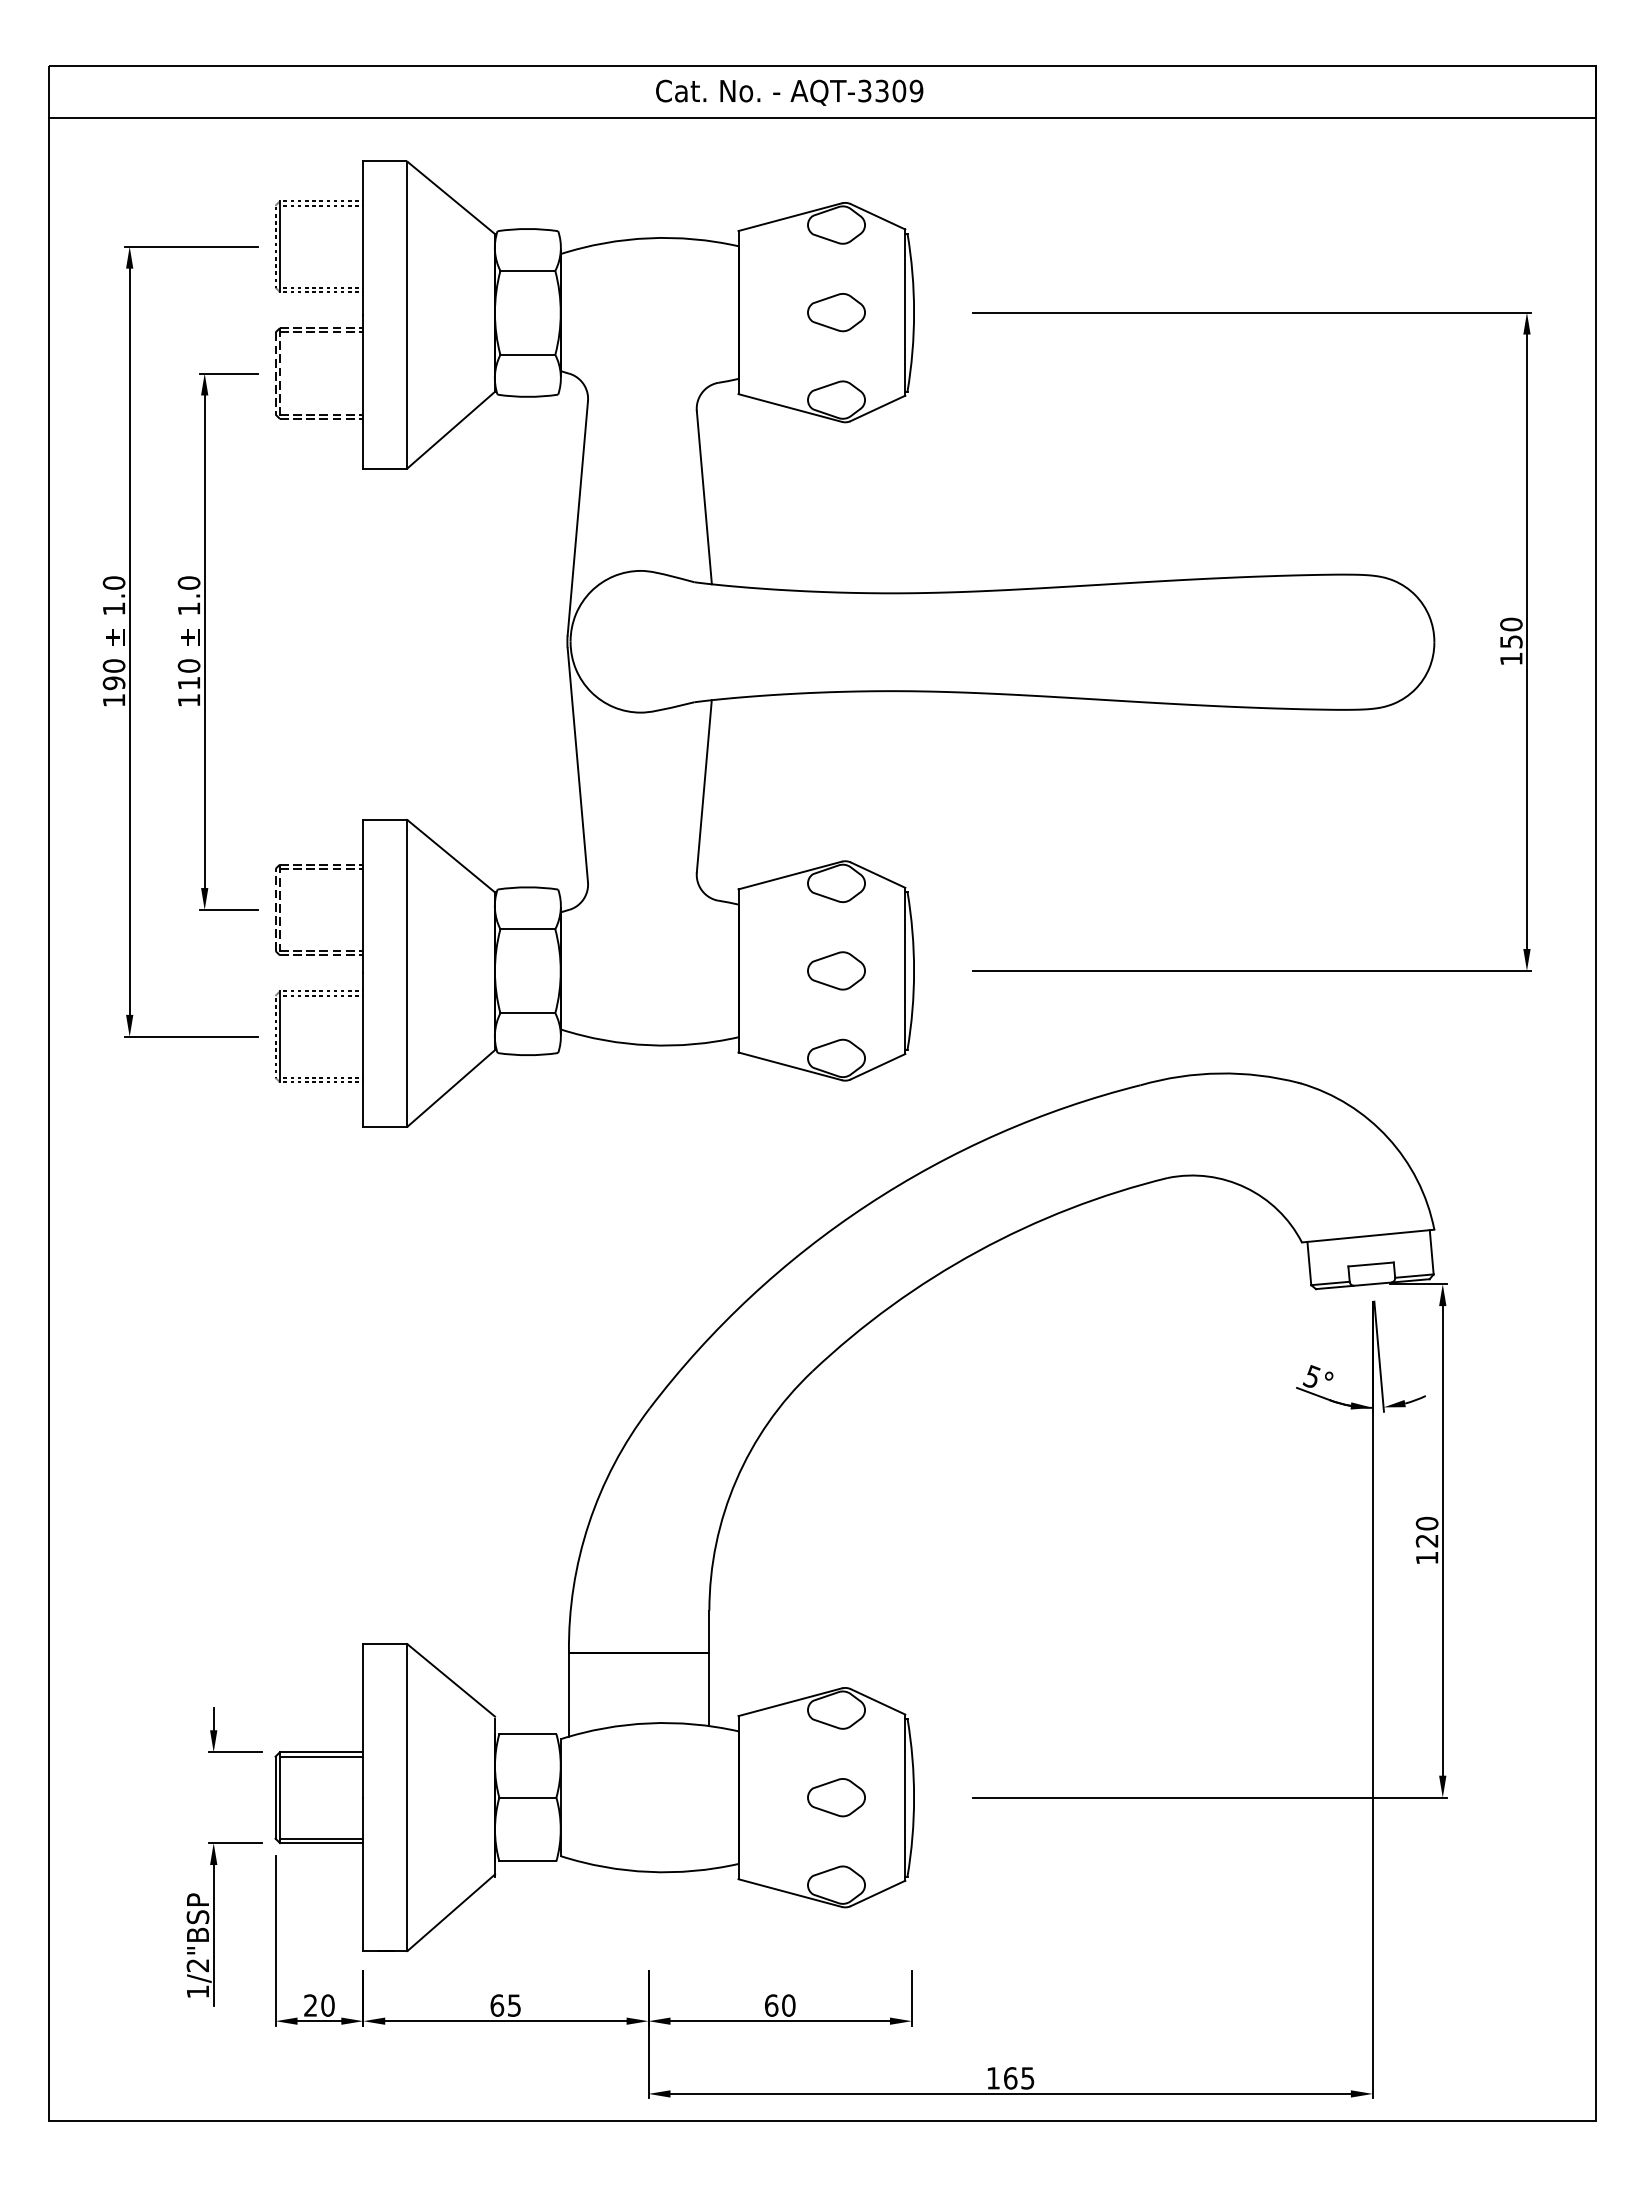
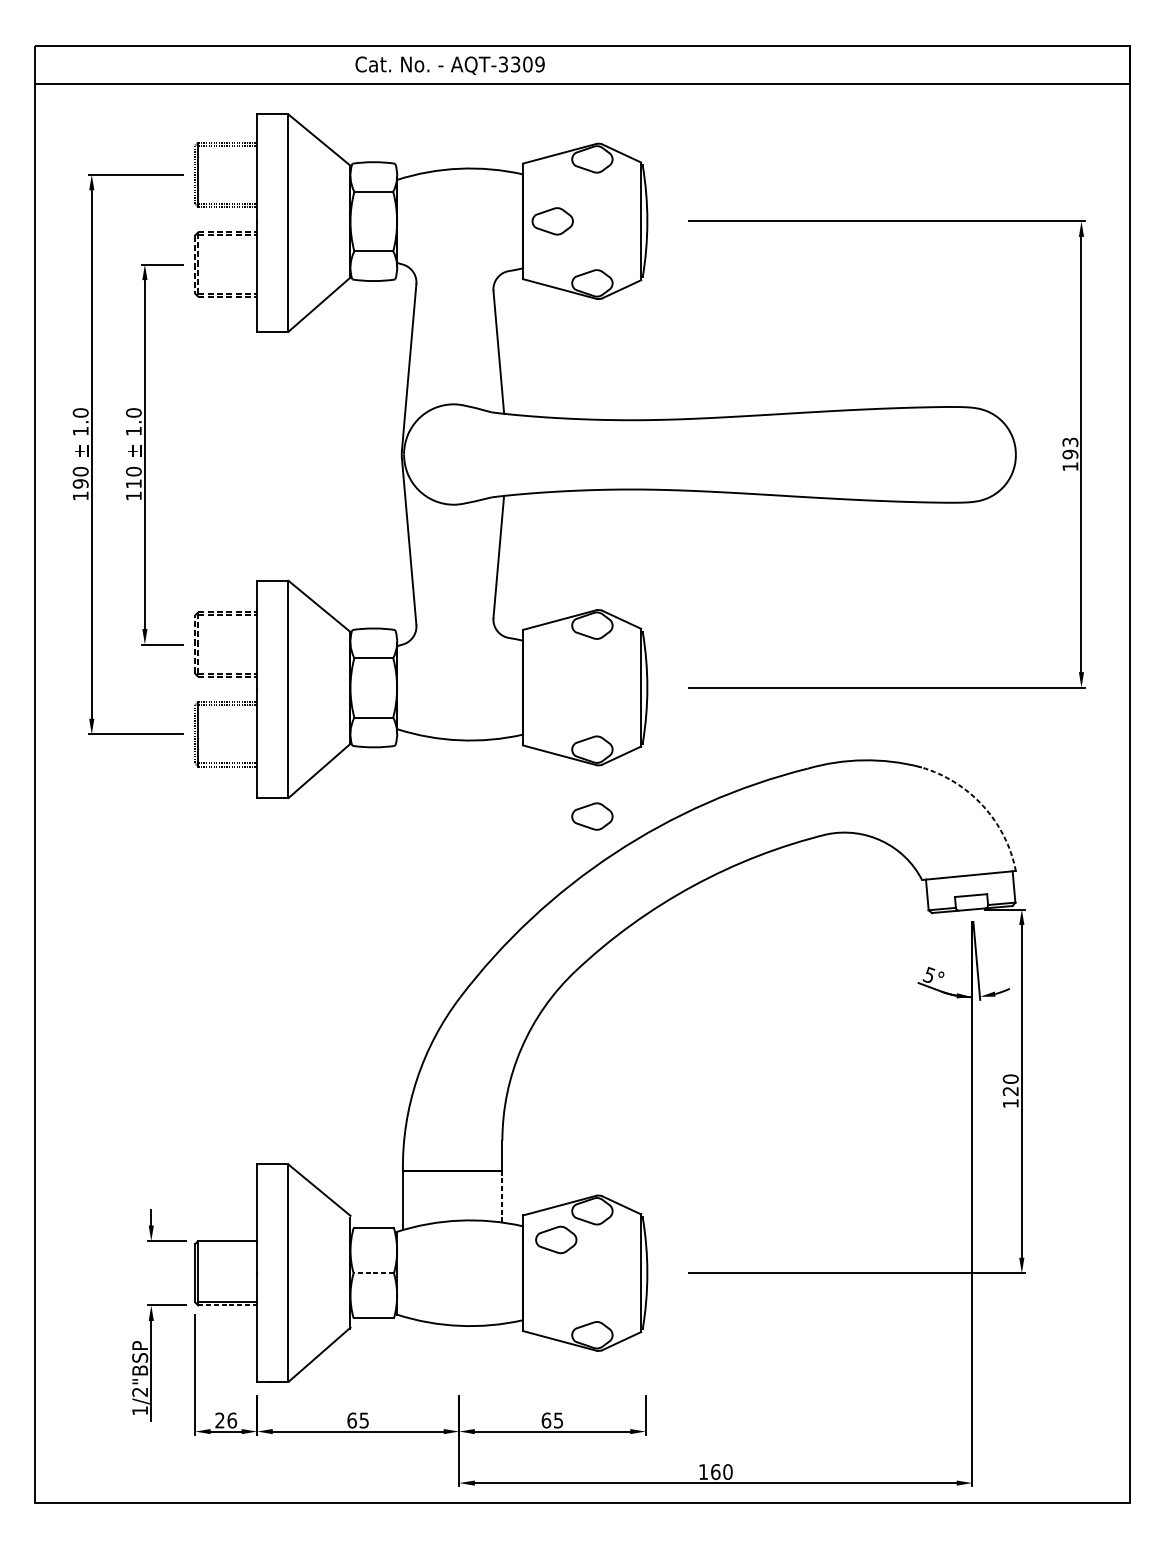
text: (789, 92) -> (450, 65), moved
part: (836, 312) -> (552, 221), moved
text: (1511, 632) -> (1070, 447), 150 -> 193
part: (836, 970) -> (592, 816), moved
arc: (1387, 1137) -> (982, 805), solid -> dashed
line: (709, 1689) -> (502, 1196), solid -> dashed
line: (321, 1756) -> (227, 1244), removed
line: (527, 1797) -> (373, 1273), solid -> dashed
part: (836, 1797) -> (556, 1239), moved
line: (321, 1843) -> (227, 1305), solid -> dashed
text: (327, 2005) -> (231, 1420), 20 -> 26
text: (788, 2005) -> (558, 1420), 60 -> 65
text: (1027, 2078) -> (727, 1472), 165 -> 160

